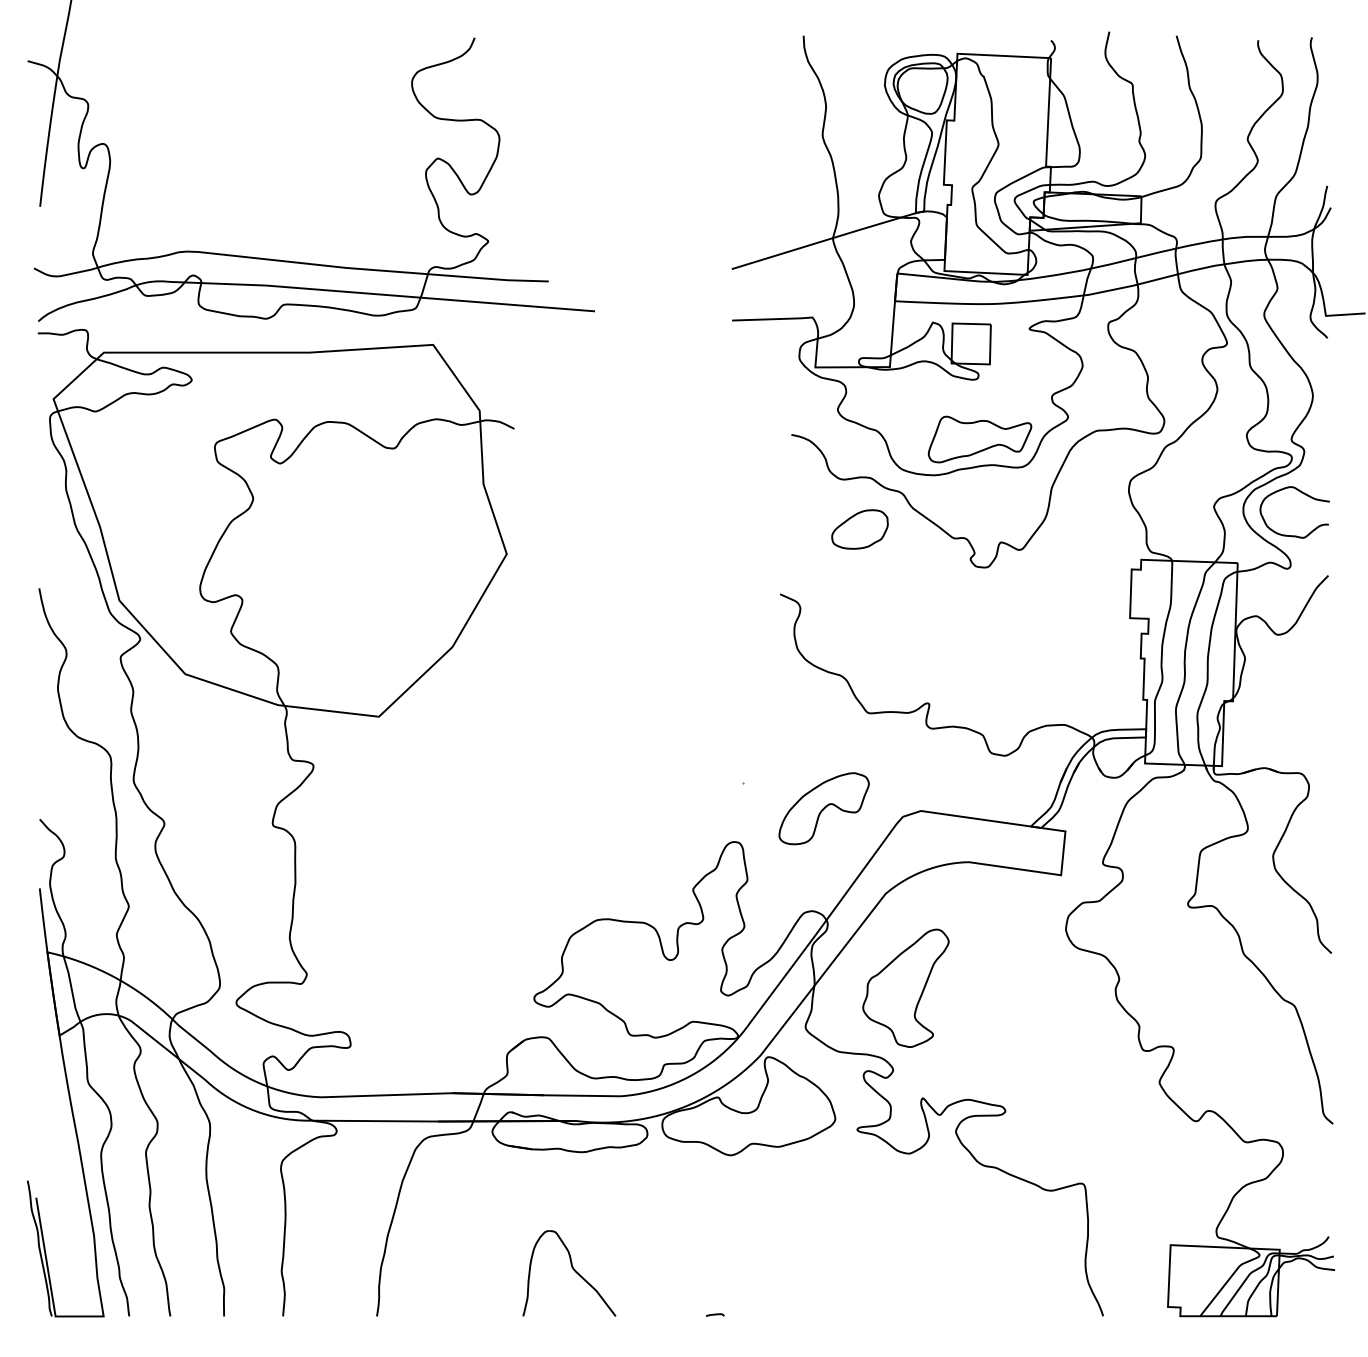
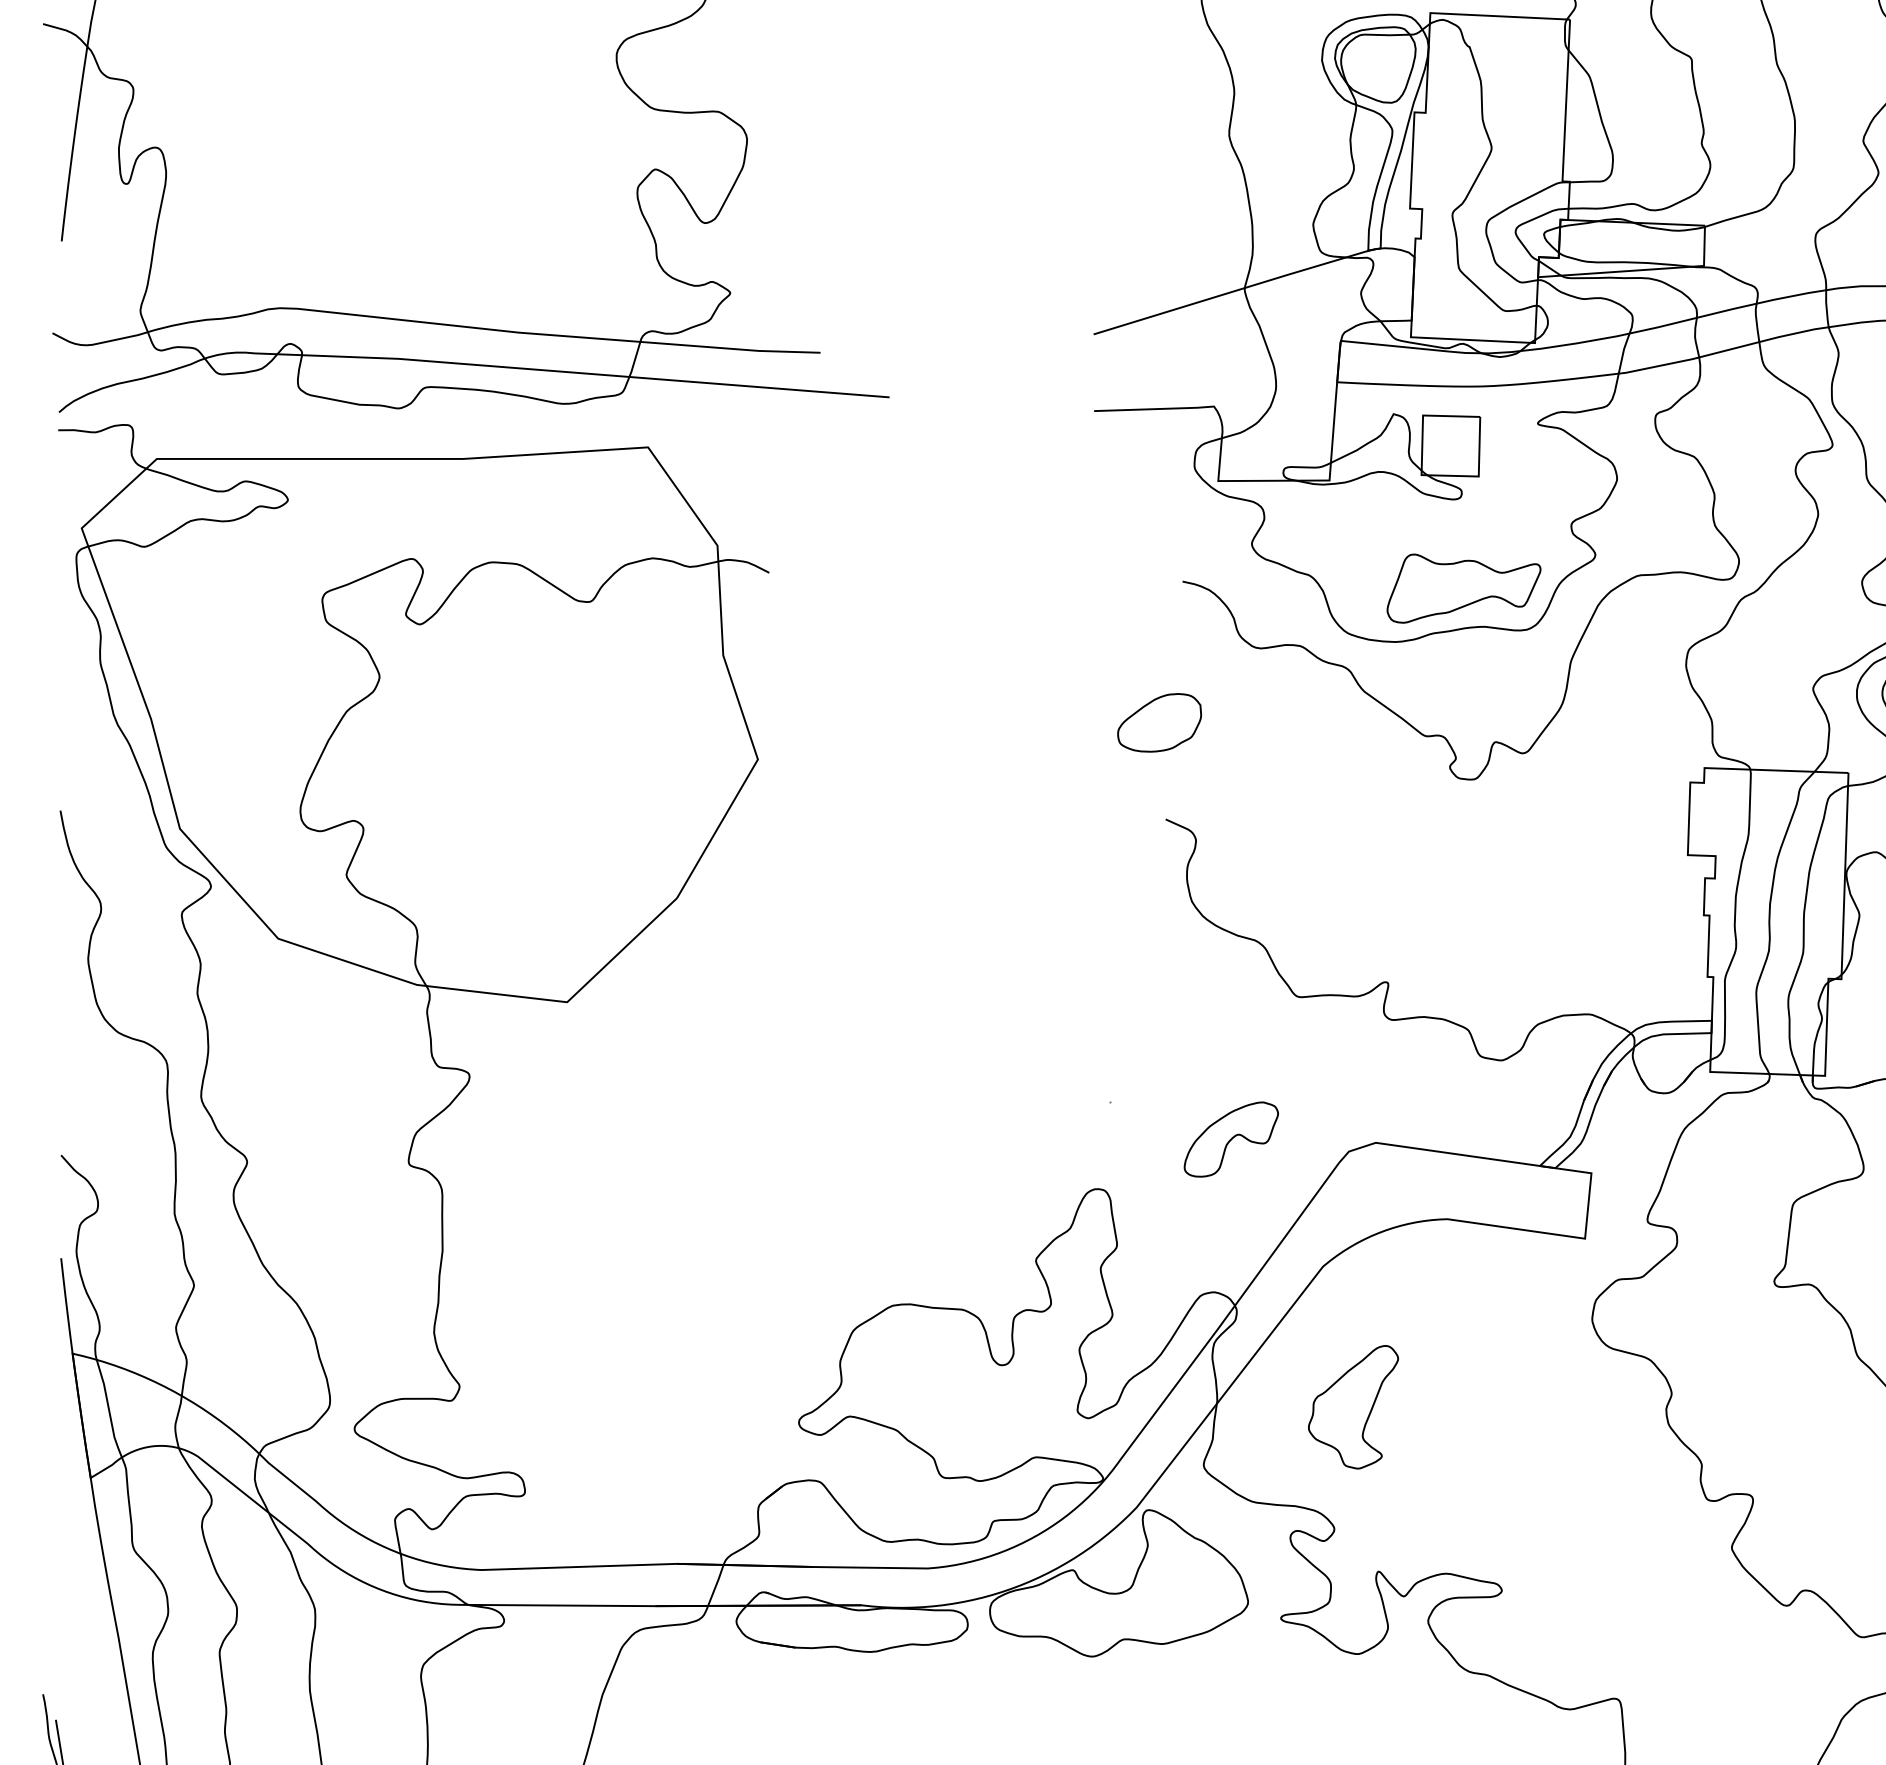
part: (859, 529) -> (1158, 722), moved
part: (823, 808) -> (1230, 1139), size x0.7
part: (905, 987) -> (1352, 1406), size x0.7

